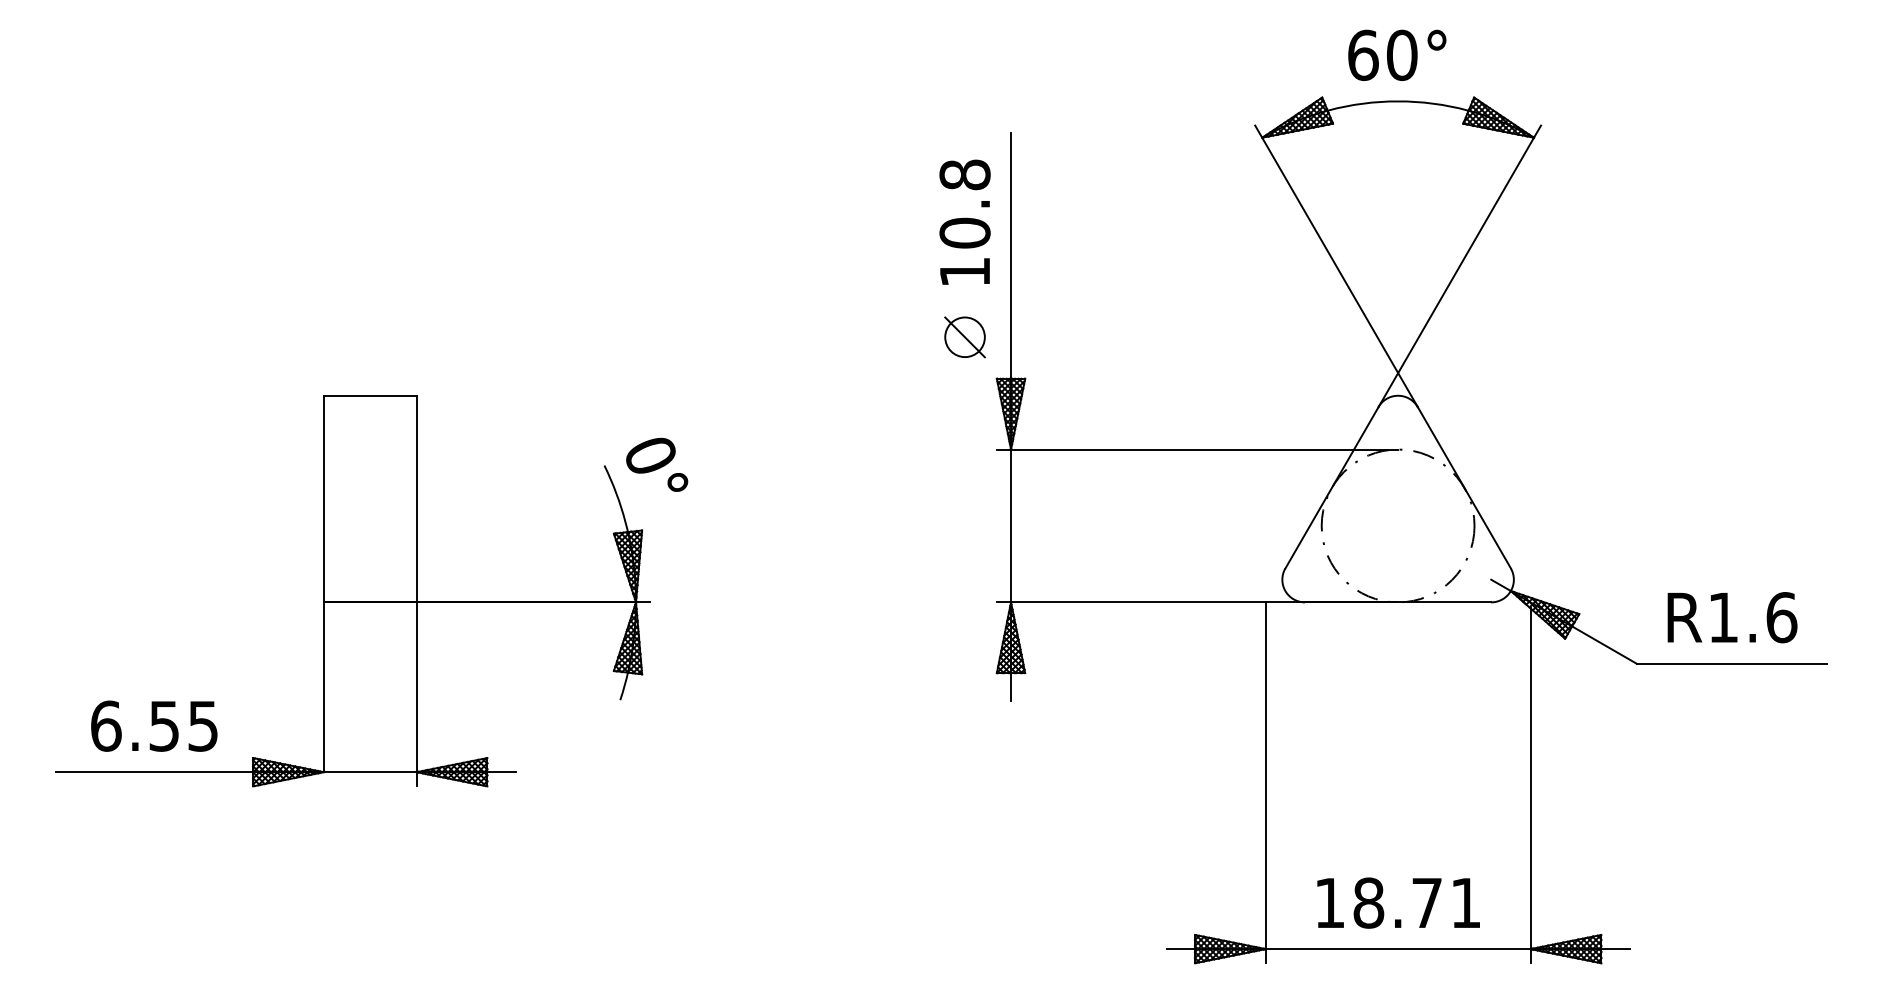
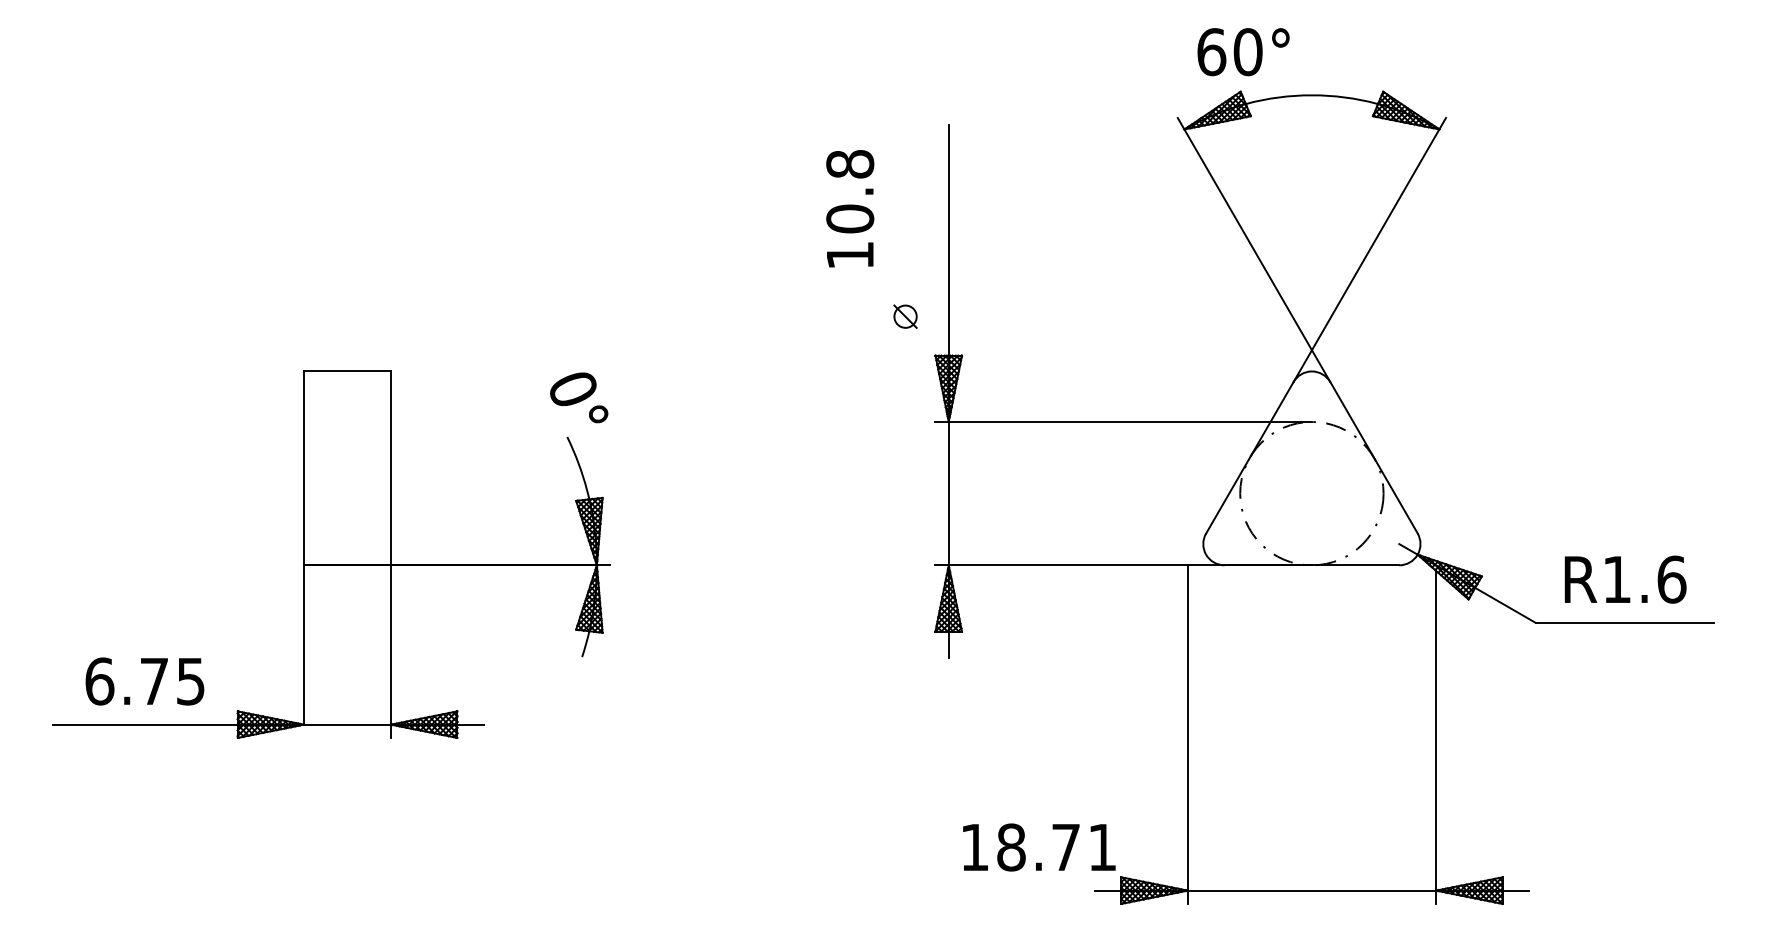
text: (1397, 54) -> (1243, 51), moved
text: (964, 221) -> (849, 207), moved
part: (964, 337) -> (905, 316), size x0.6
text: (657, 464) -> (579, 397), moved
text: (163, 726) -> (153, 681), 6.55 -> 6.75
text: (1398, 902) -> (1039, 846), moved

